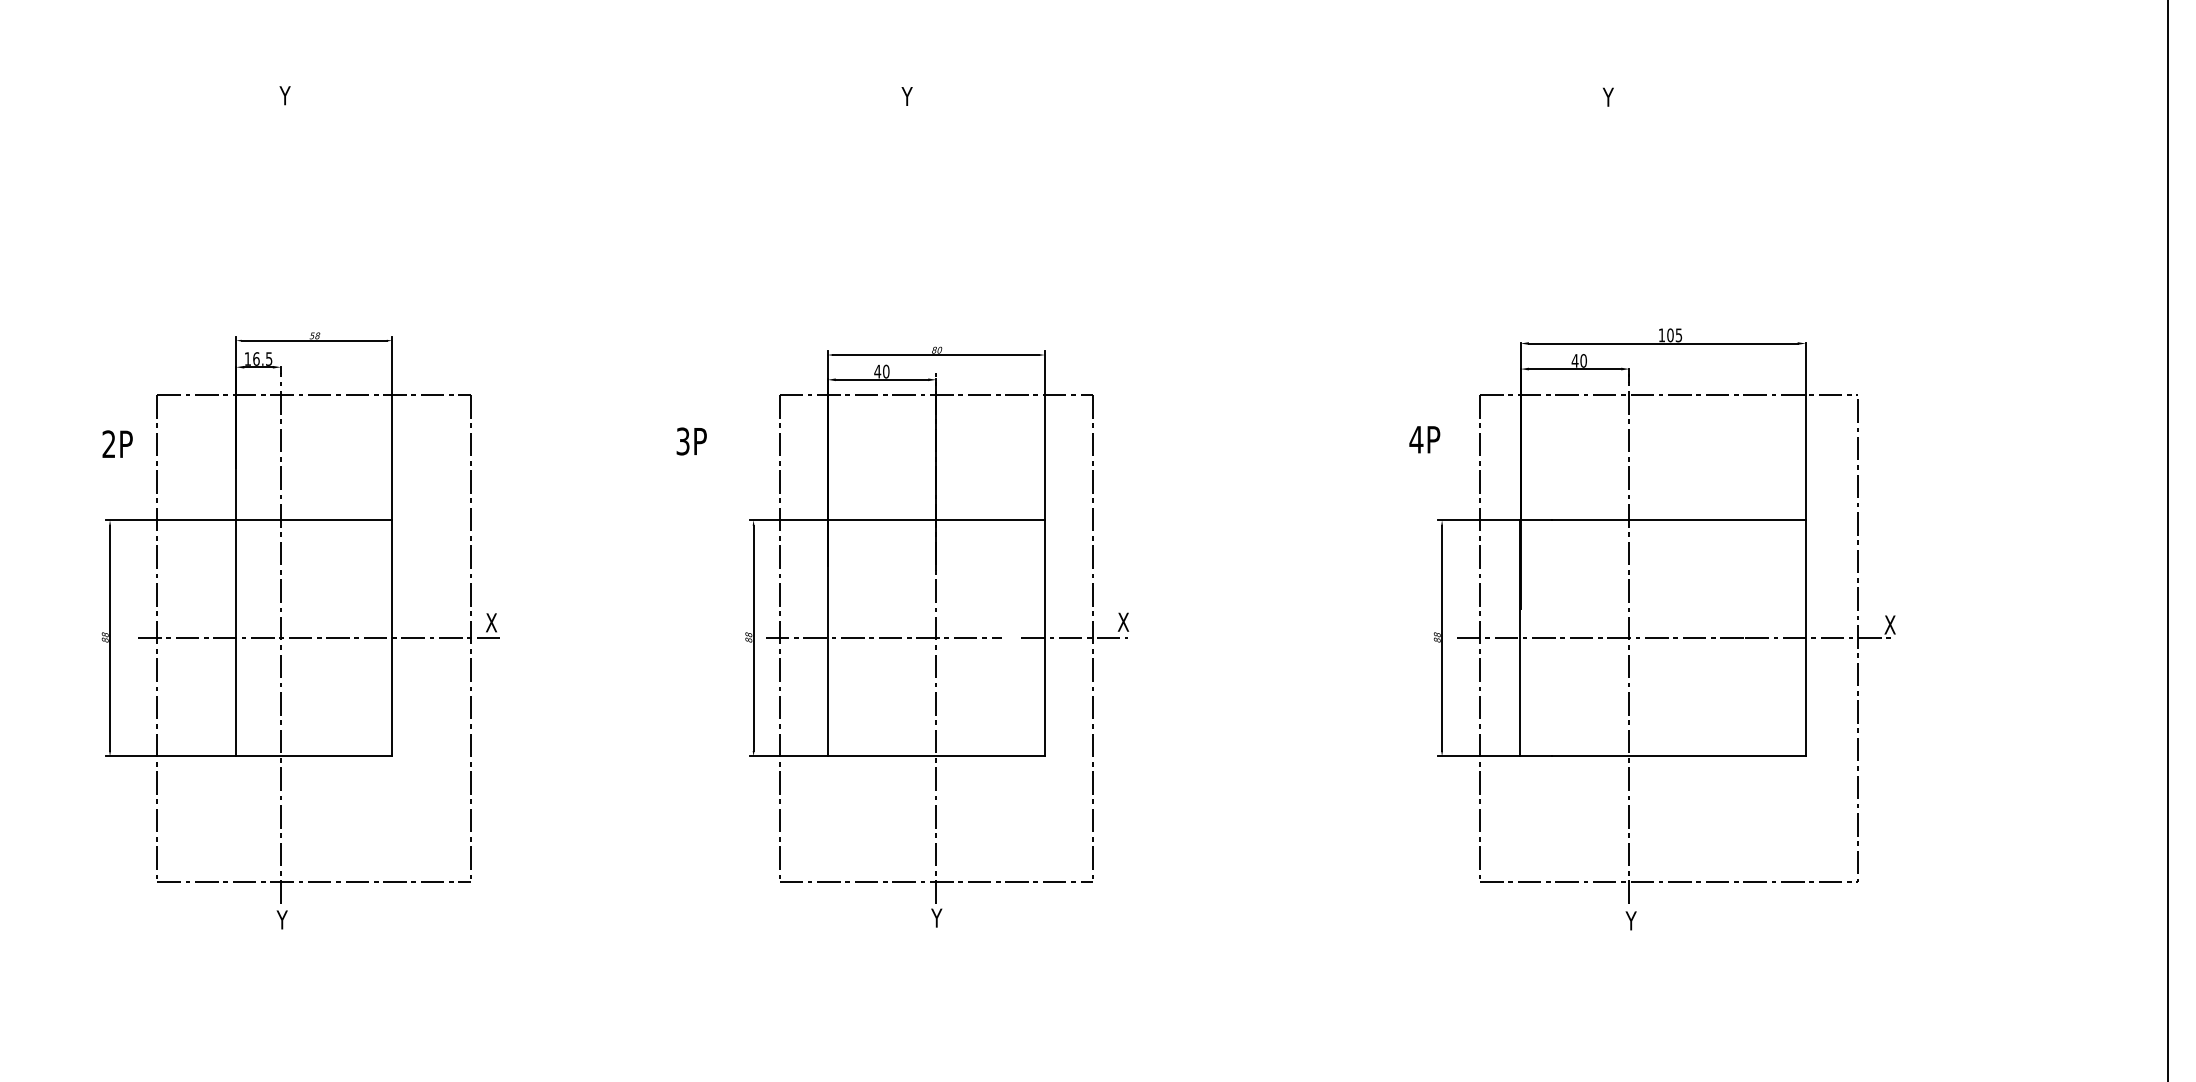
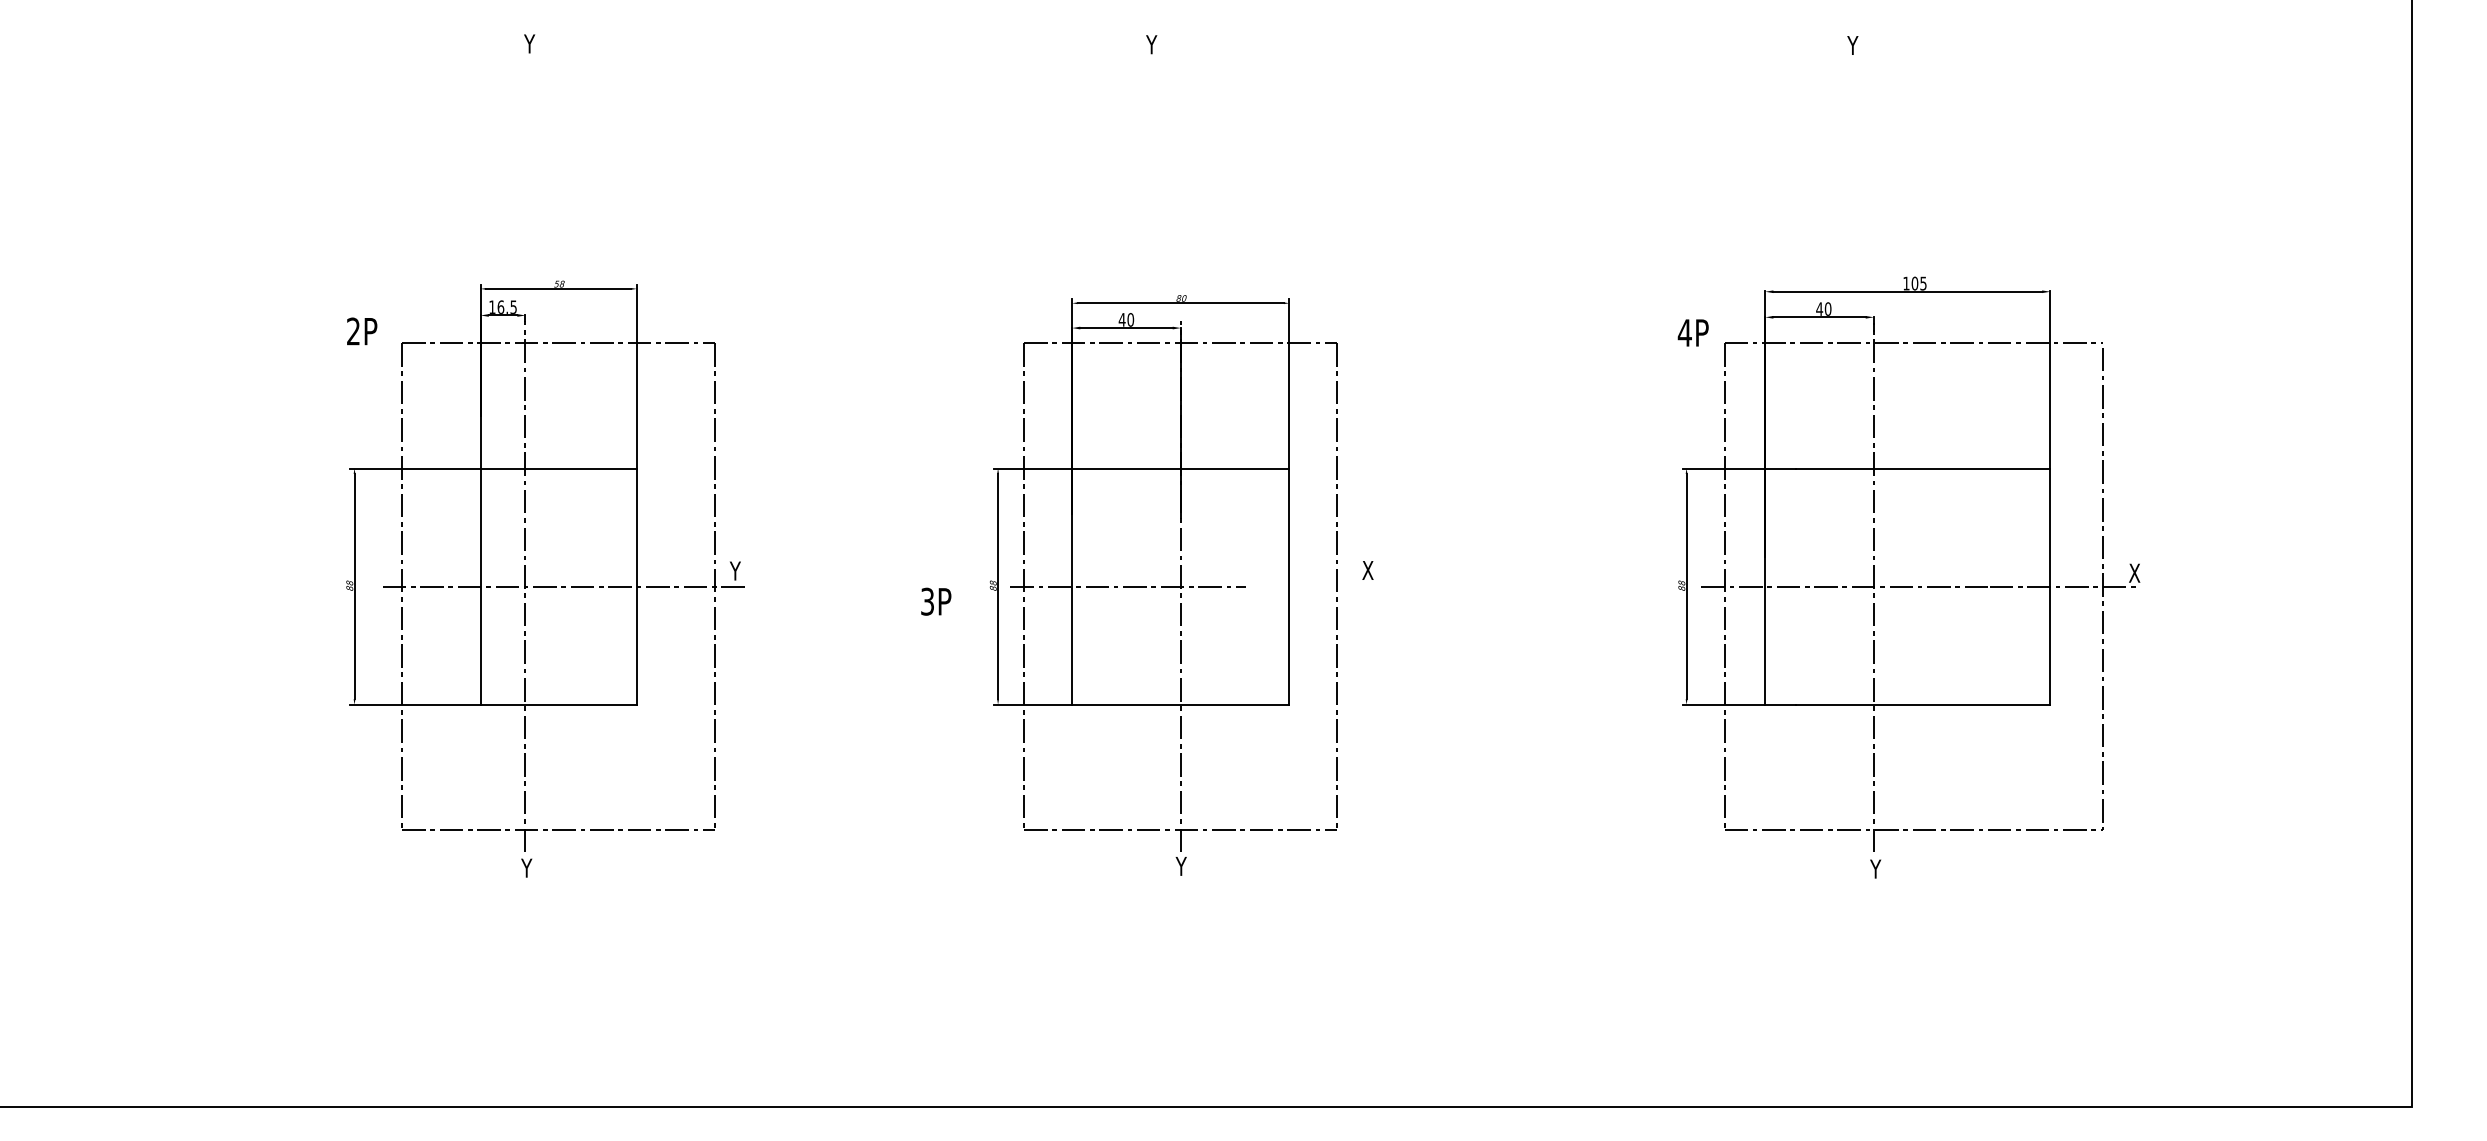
text: (1424, 439) -> (1692, 332), moved
text: (692, 441) -> (936, 601), moved
text: (118, 444) -> (362, 331), moved
text: (491, 622) -> (735, 570), X -> Y
line: (1074, 638) -> (1318, 586), removed

